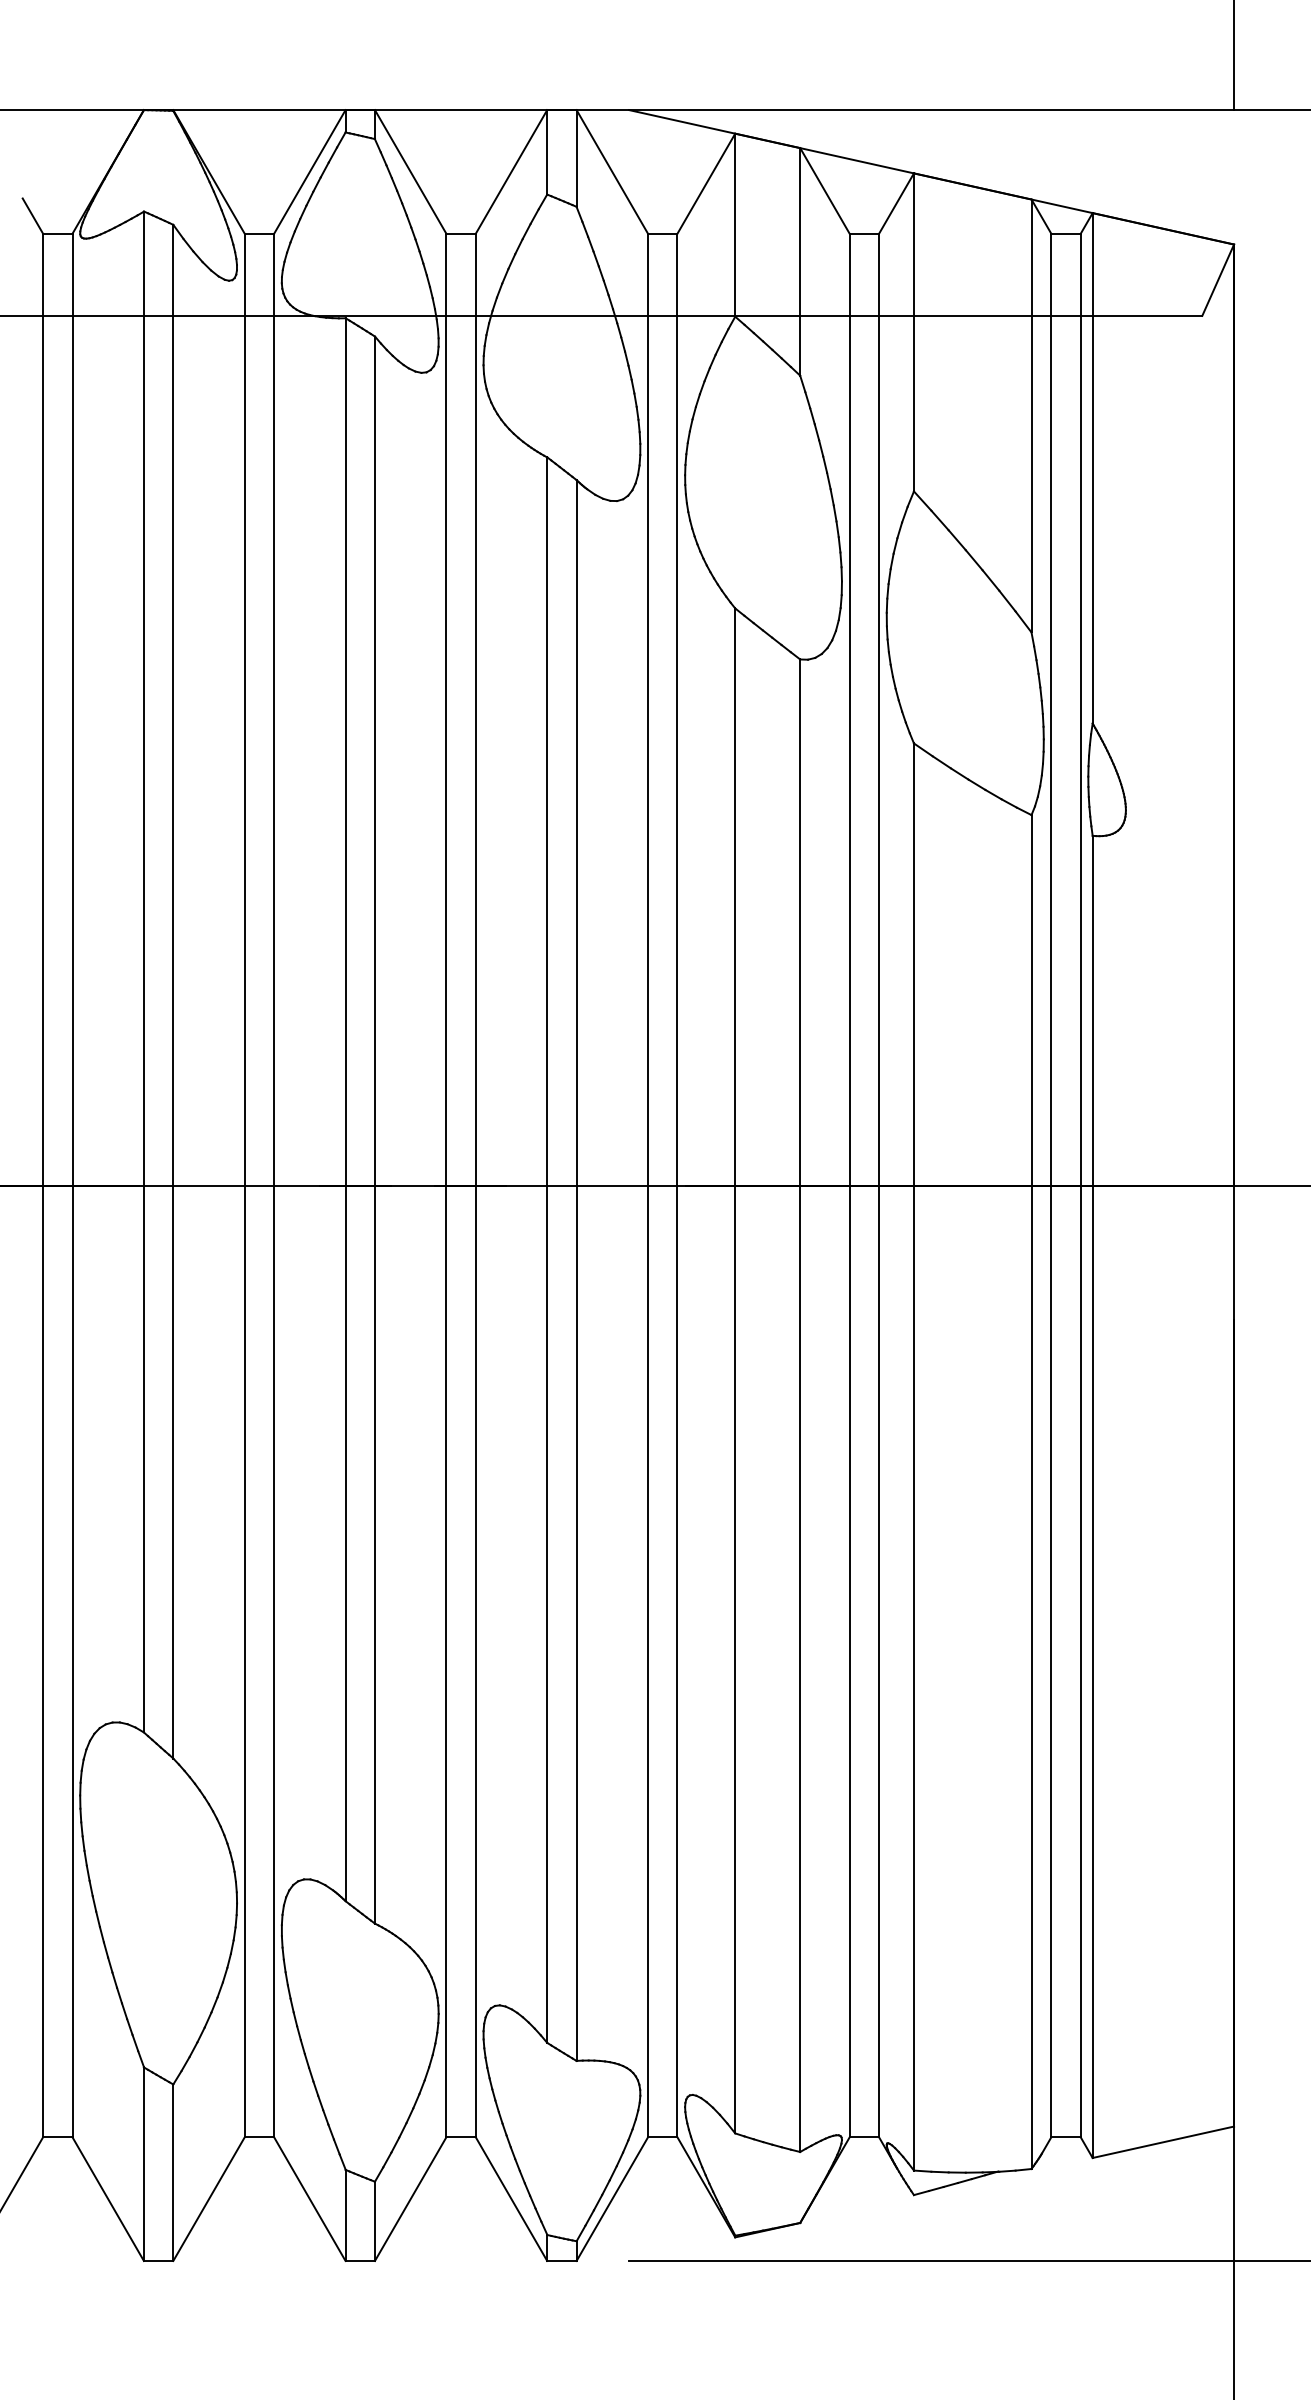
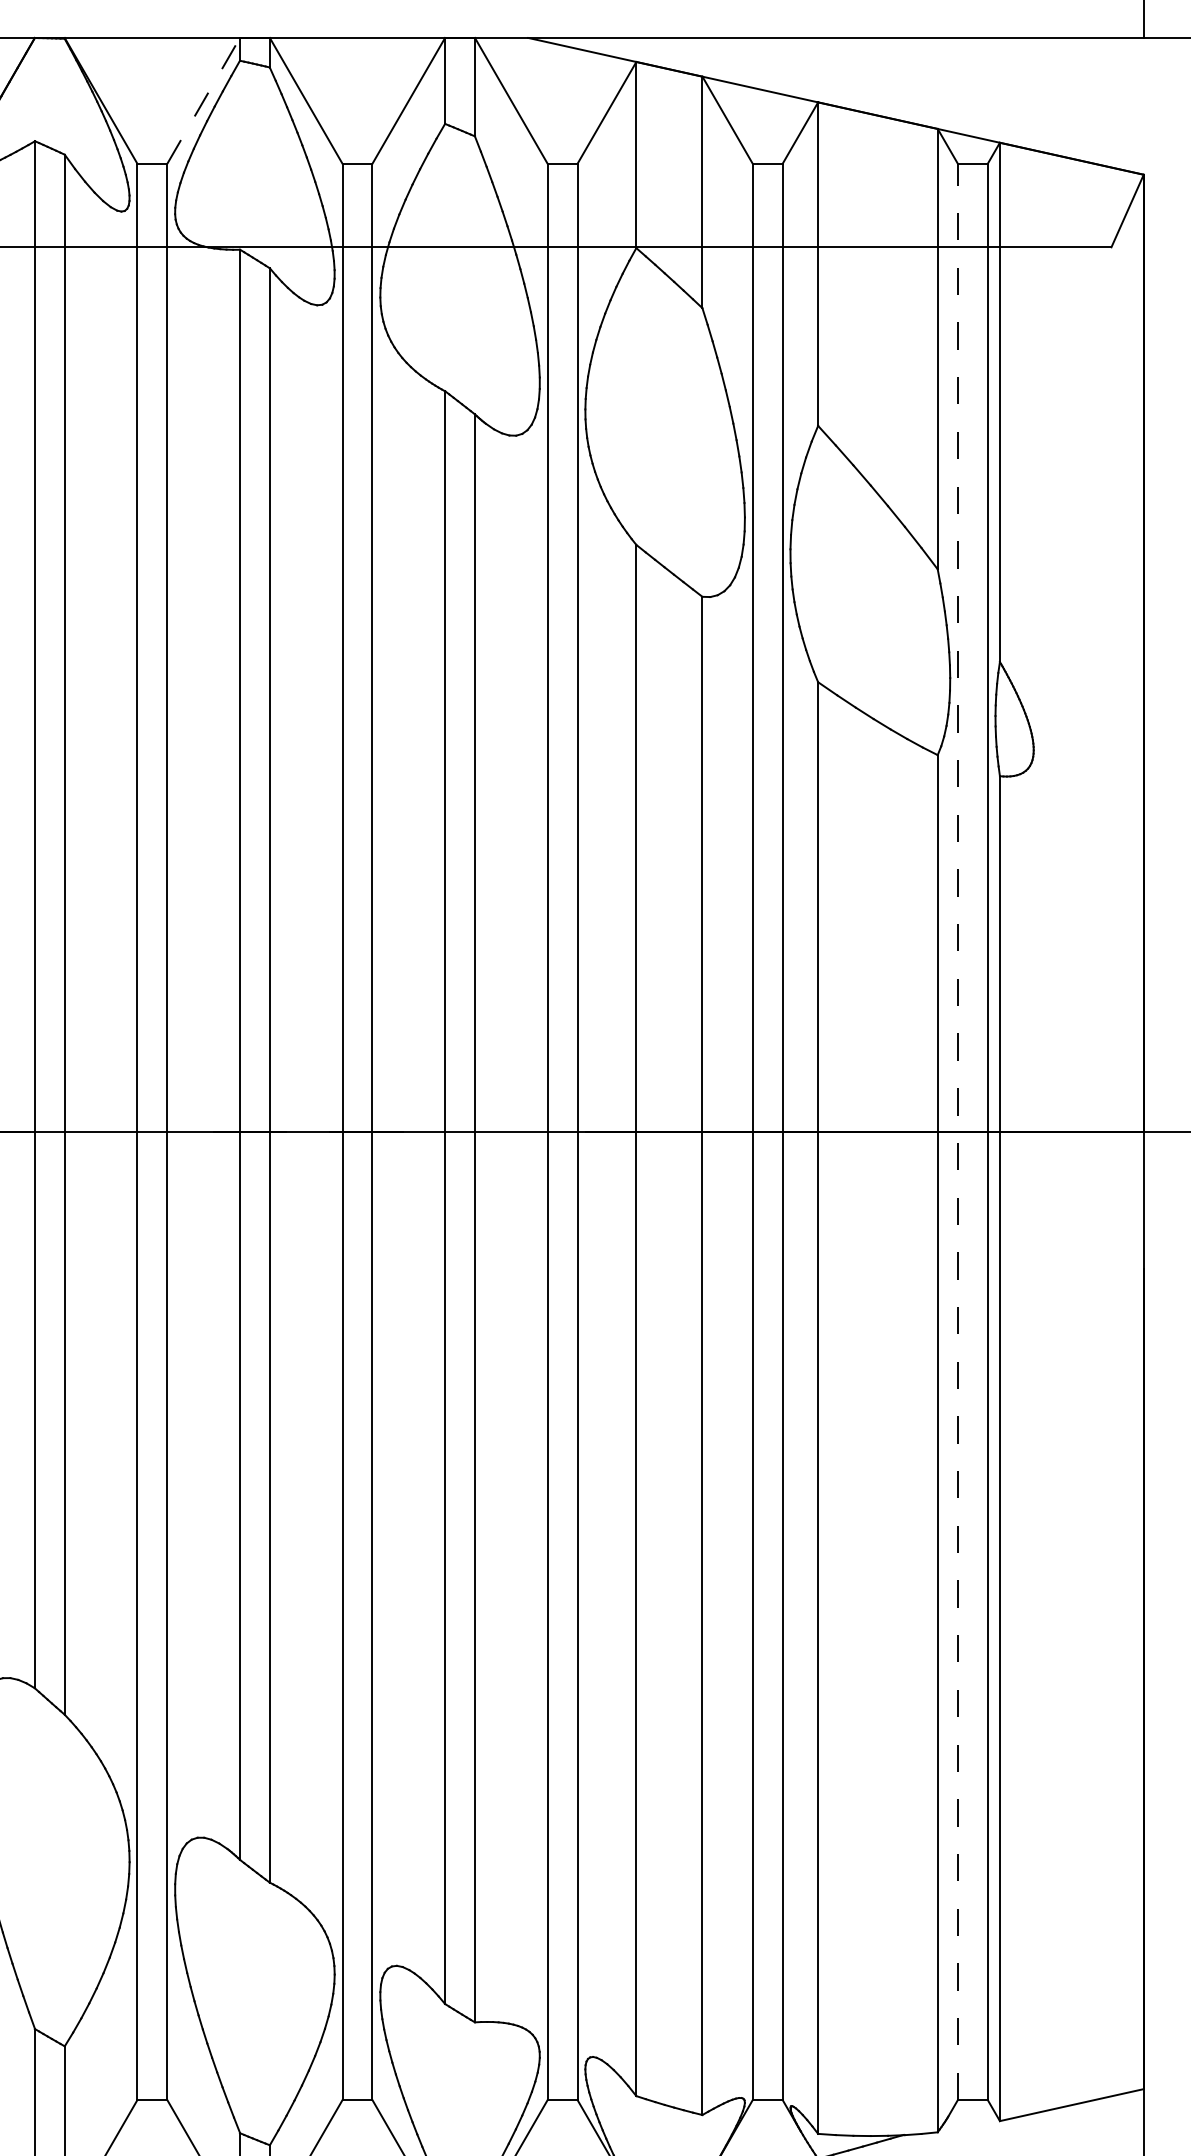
line: (310, 171) -> (204, 100), solid -> dashed
line: (1051, 1185) -> (958, 1131), solid -> dashed

